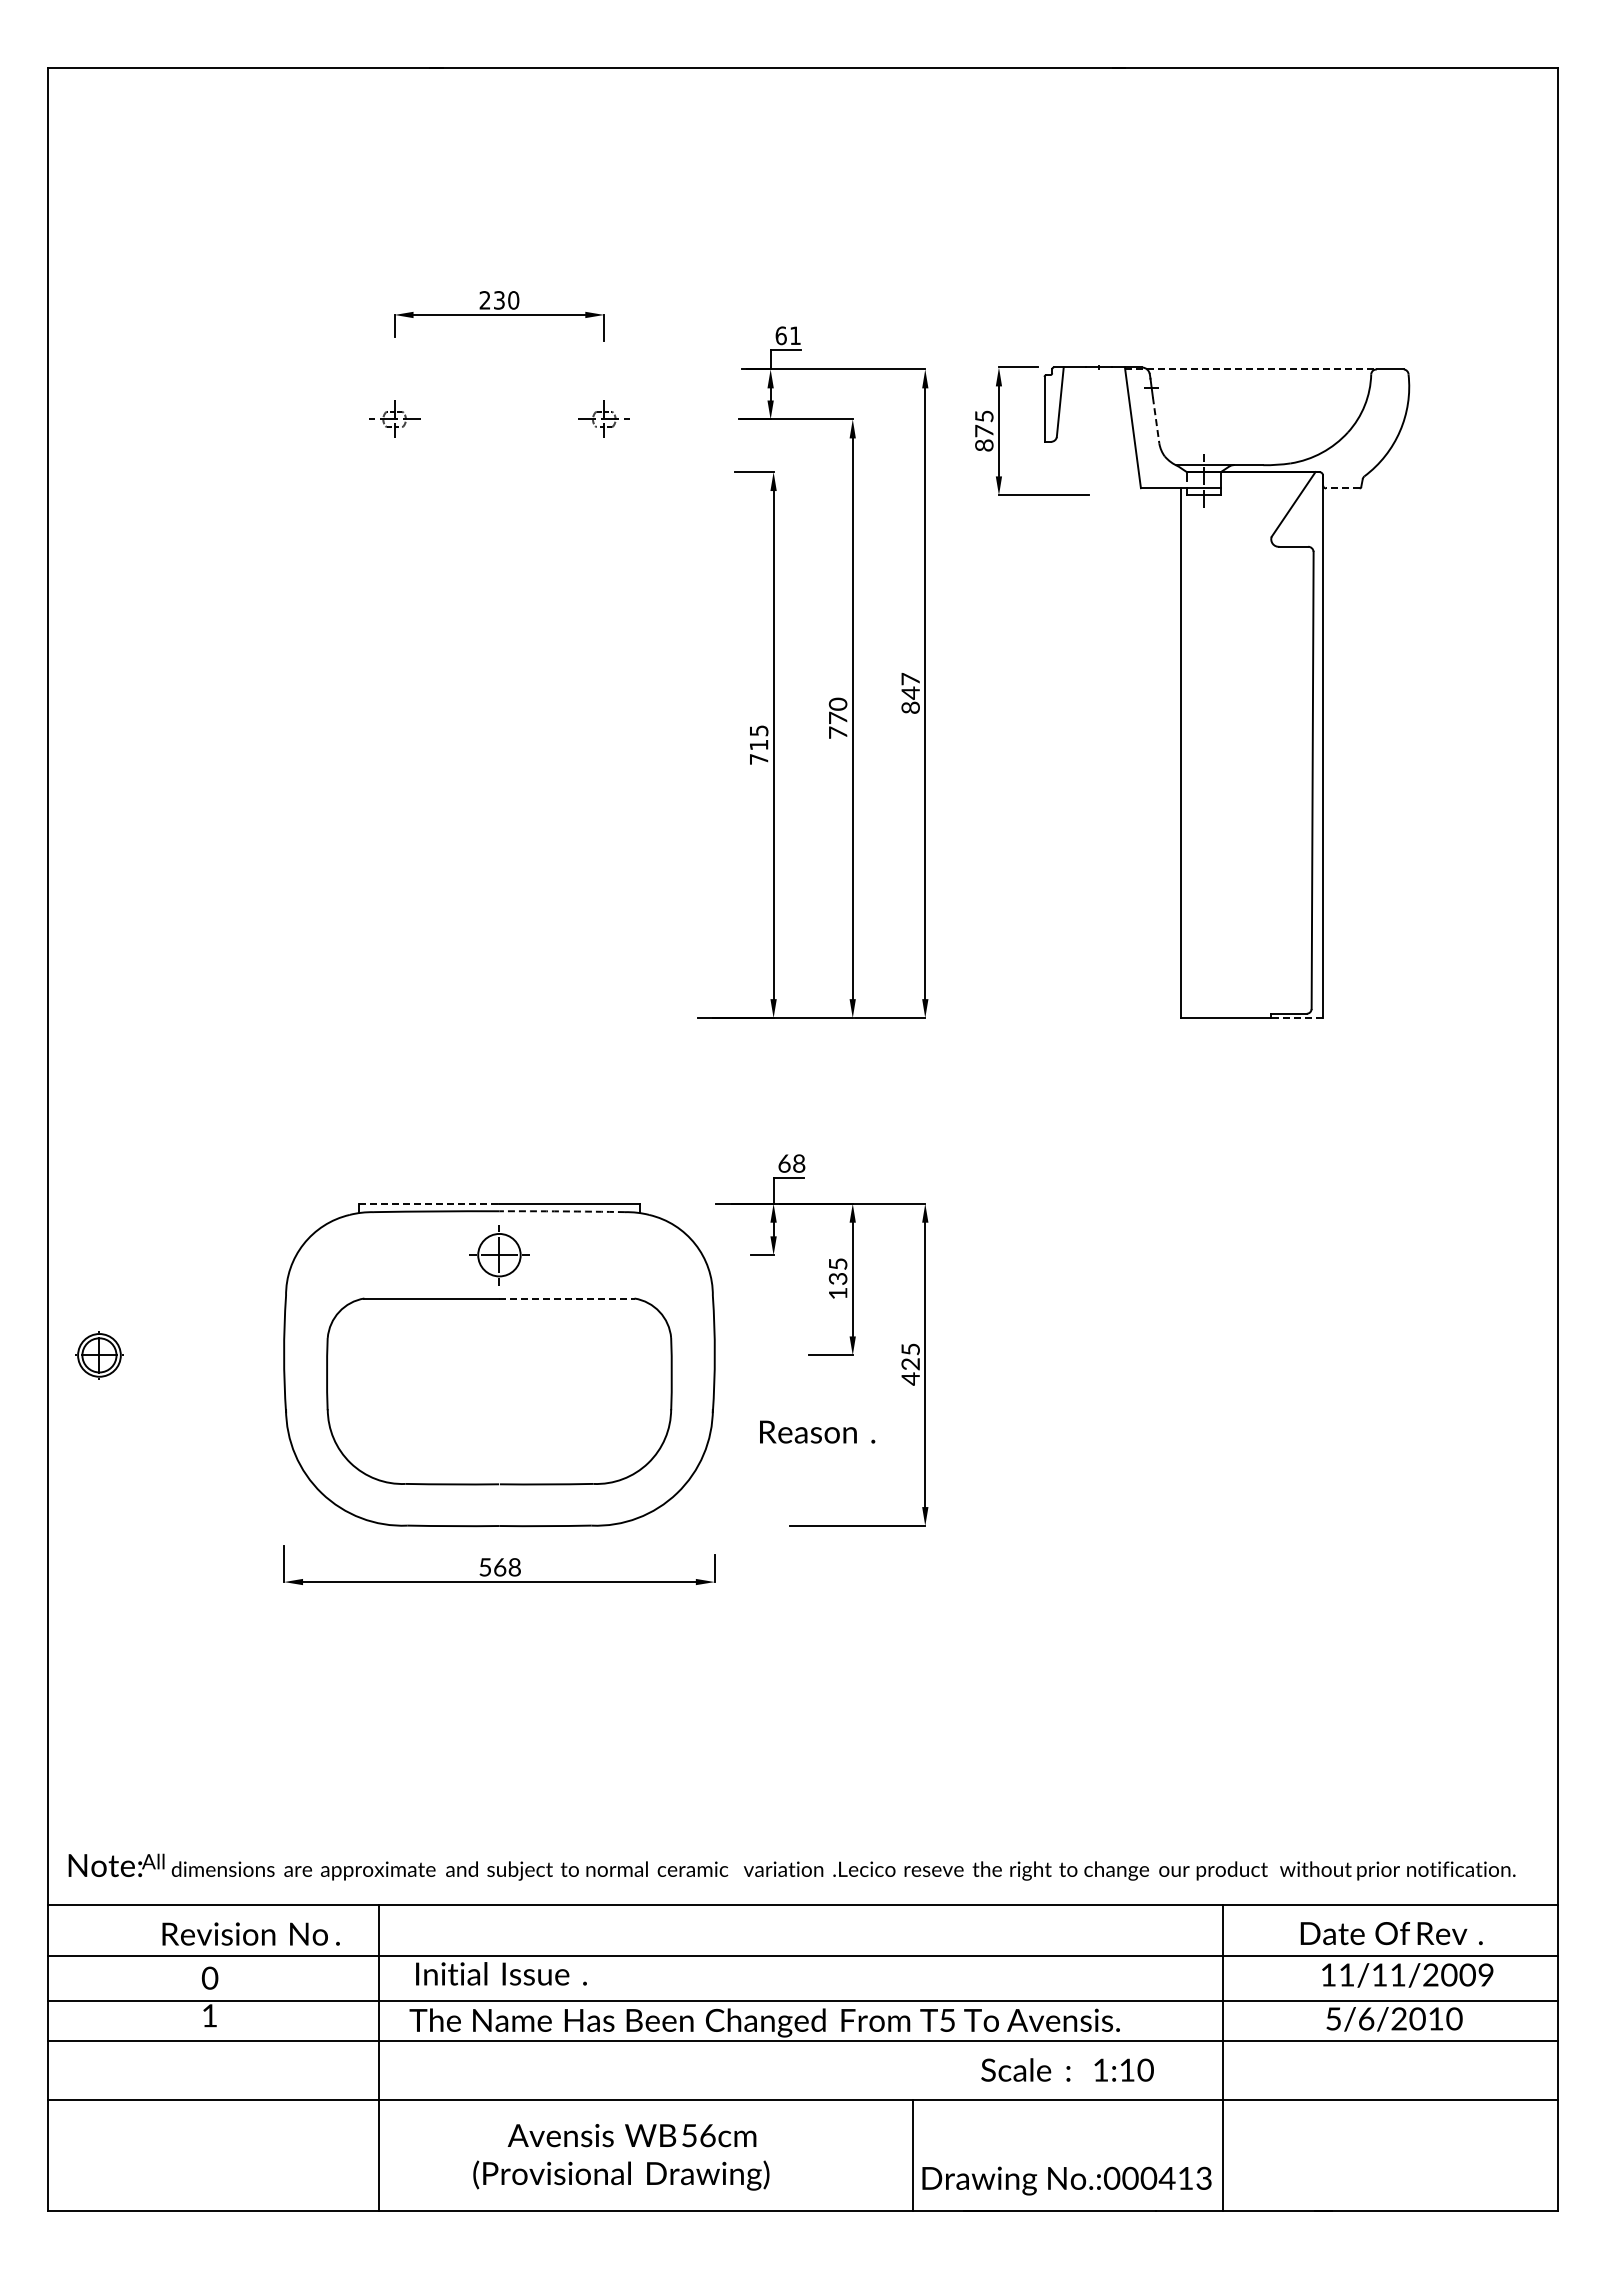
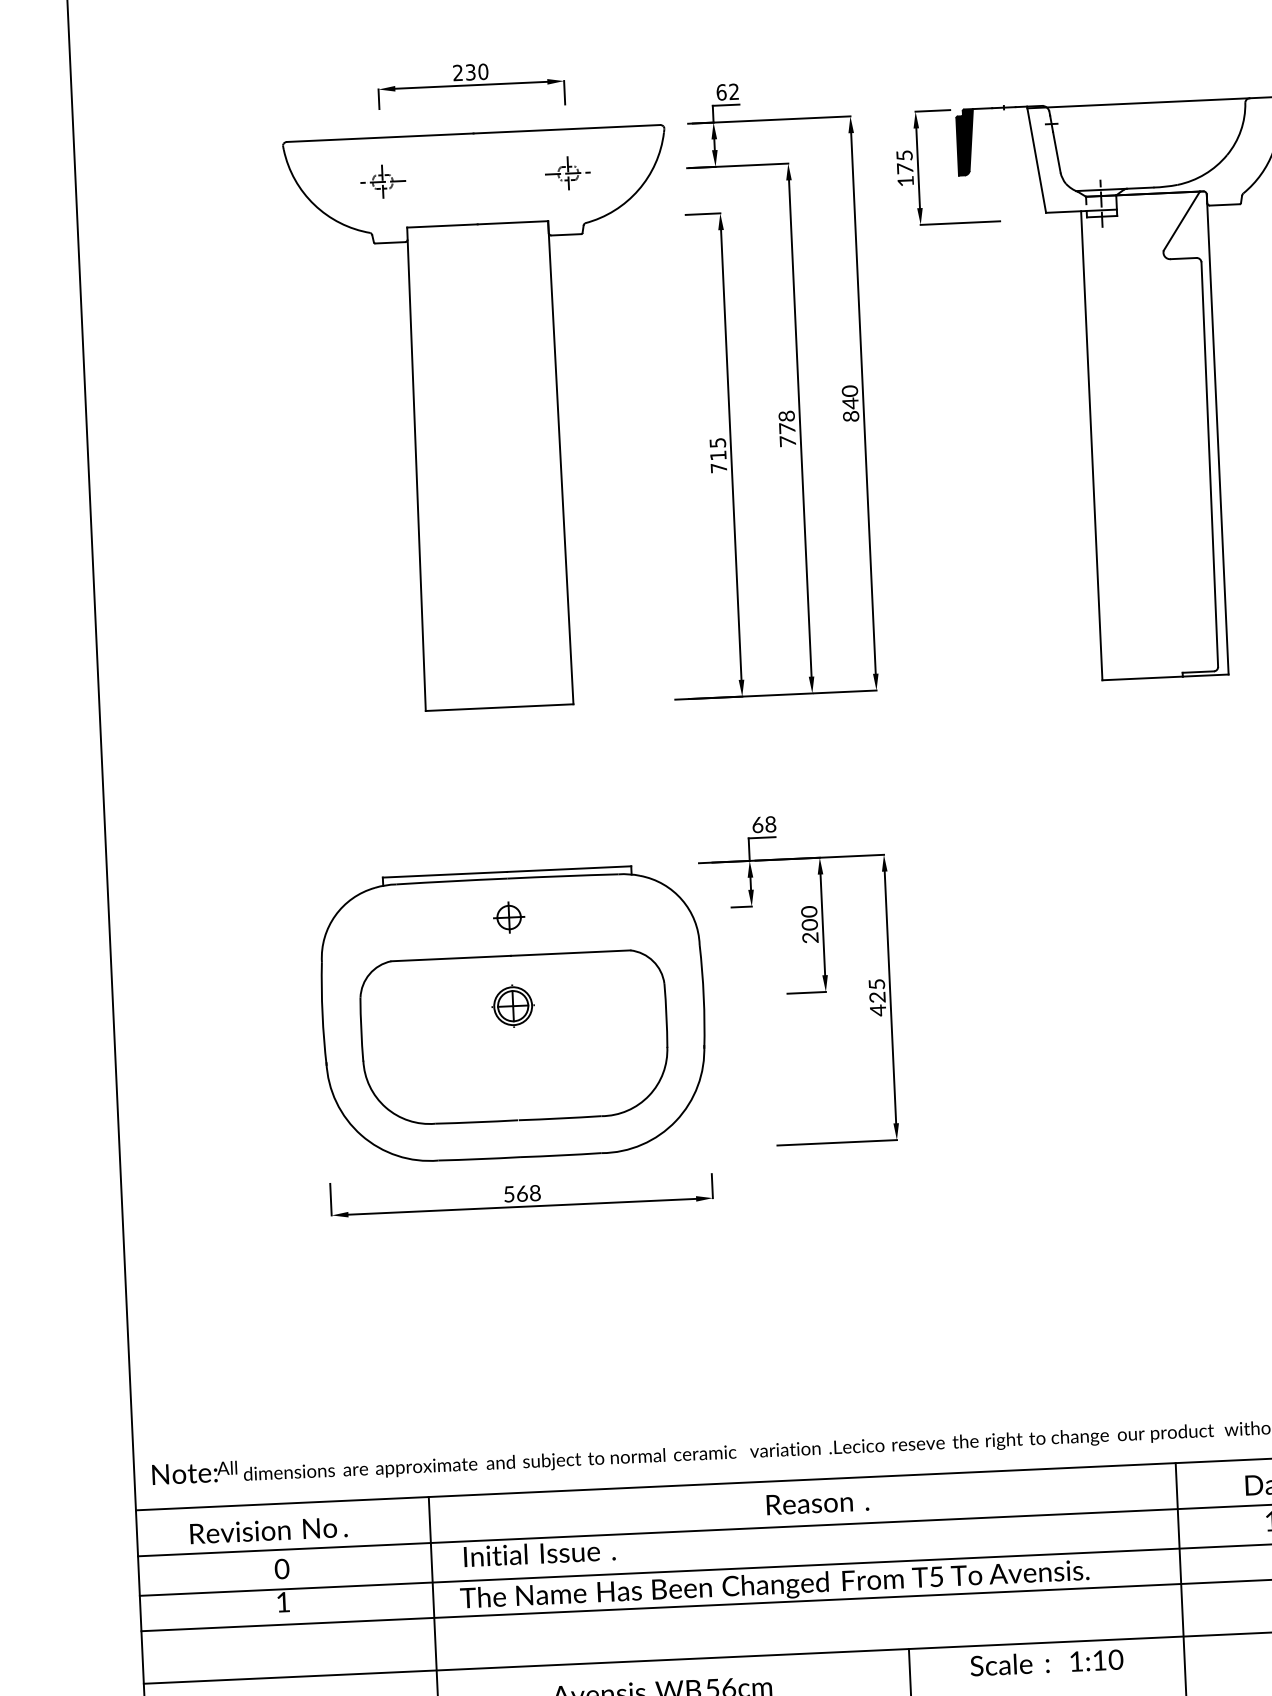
text: (795, 335) -> (734, 91), 61 -> 62
line: (1251, 369) -> (1139, 103), dashed -> solid
fill: (1053, 404) -> (965, 142), added
line: (1156, 420) -> (1057, 152), dashed -> solid
text: (984, 445) -> (905, 181), 8 -> 1
line: (1342, 488) -> (1224, 205), dashed -> solid
text: (910, 678) -> (849, 390), 7 -> 0
part: (499, 693) -> (486, 420), added
text: (838, 703) -> (787, 415), 0 -> 8
line: (1297, 1018) -> (1205, 675), dashed -> solid
line: (429, 1203) -> (445, 874), dashed -> solid
arc: (562, 1211) -> (563, 876), dashed -> solid
part: (499, 1255) -> (509, 917), size x0.62
text: (837, 1278) -> (809, 924), 135 -> 200
line: (566, 1298) -> (570, 953), dashed -> solid
part: (99, 1355) -> (513, 1006), moved
text: (817, 1431) -> (817, 1502), moved
text: (250, 1933) -> (268, 1530), moved
text: (1067, 2069) -> (1046, 1662), moved

